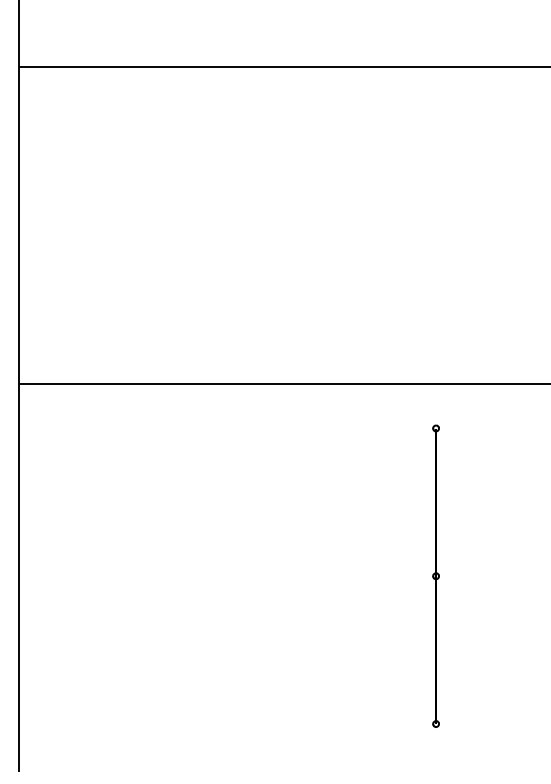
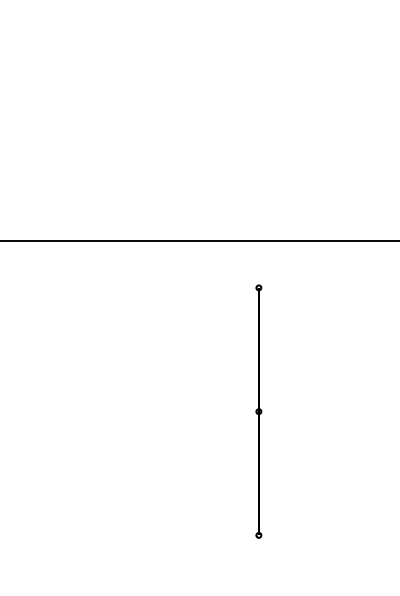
part: (435, 575) -> (258, 411), moved

